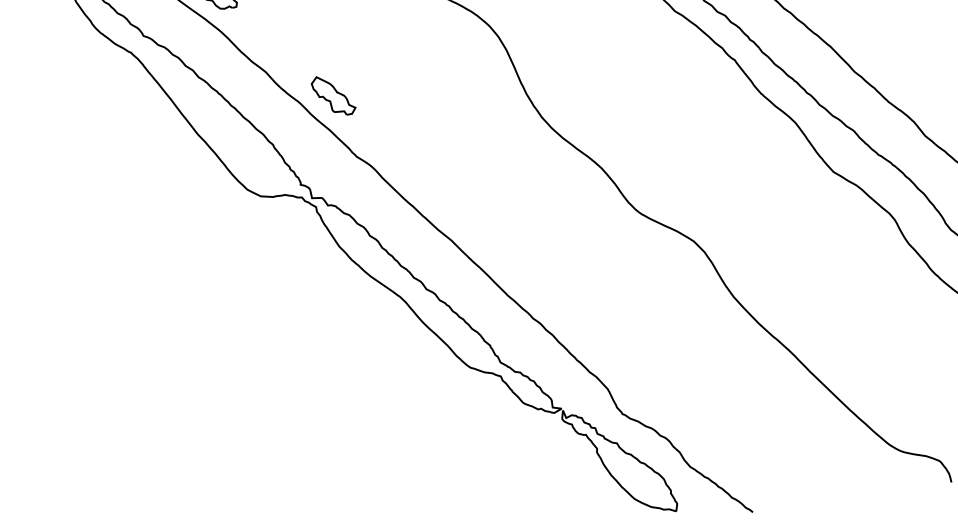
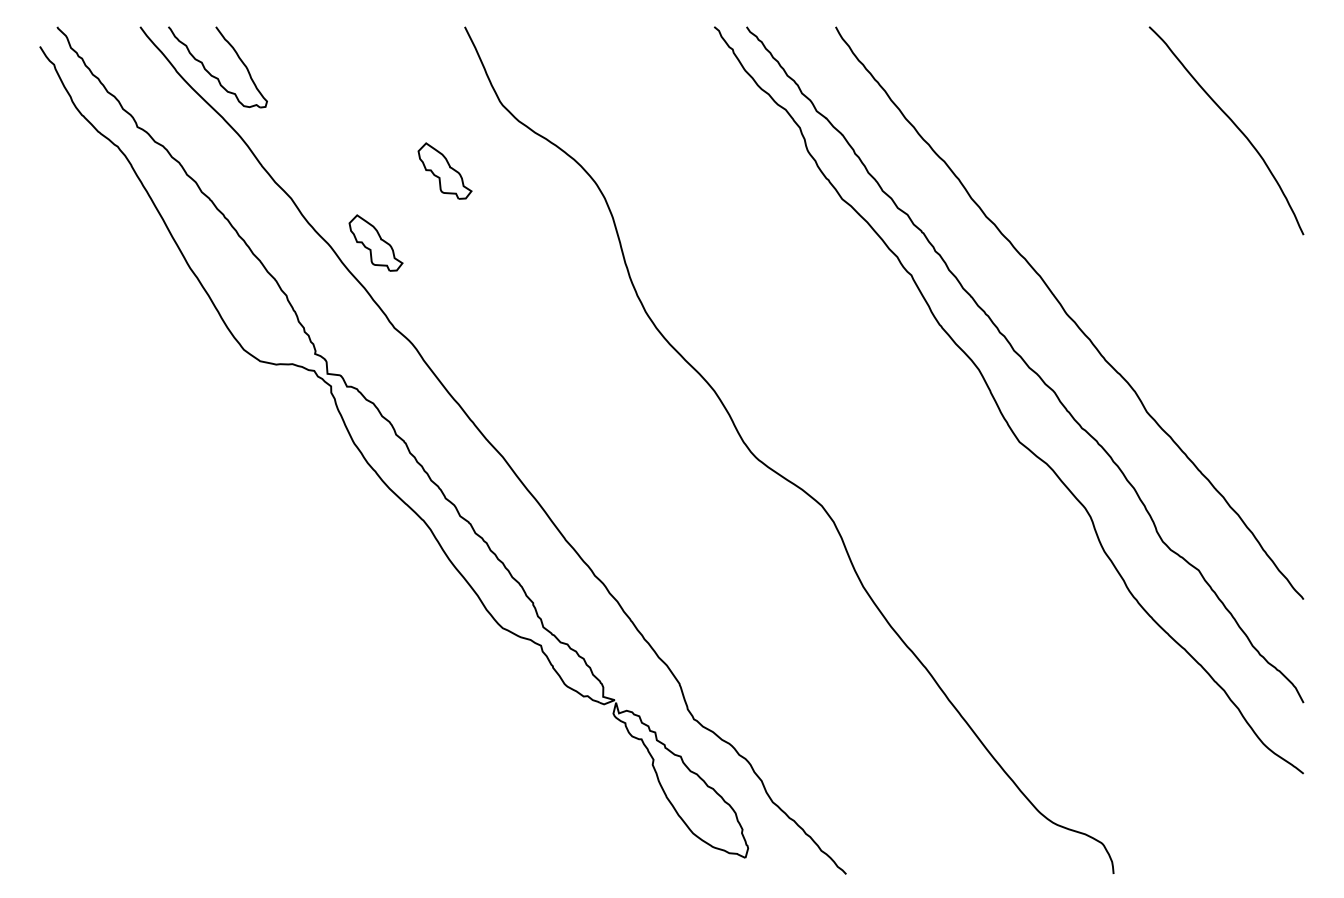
part: (376, 34) -> (444, 170), added

